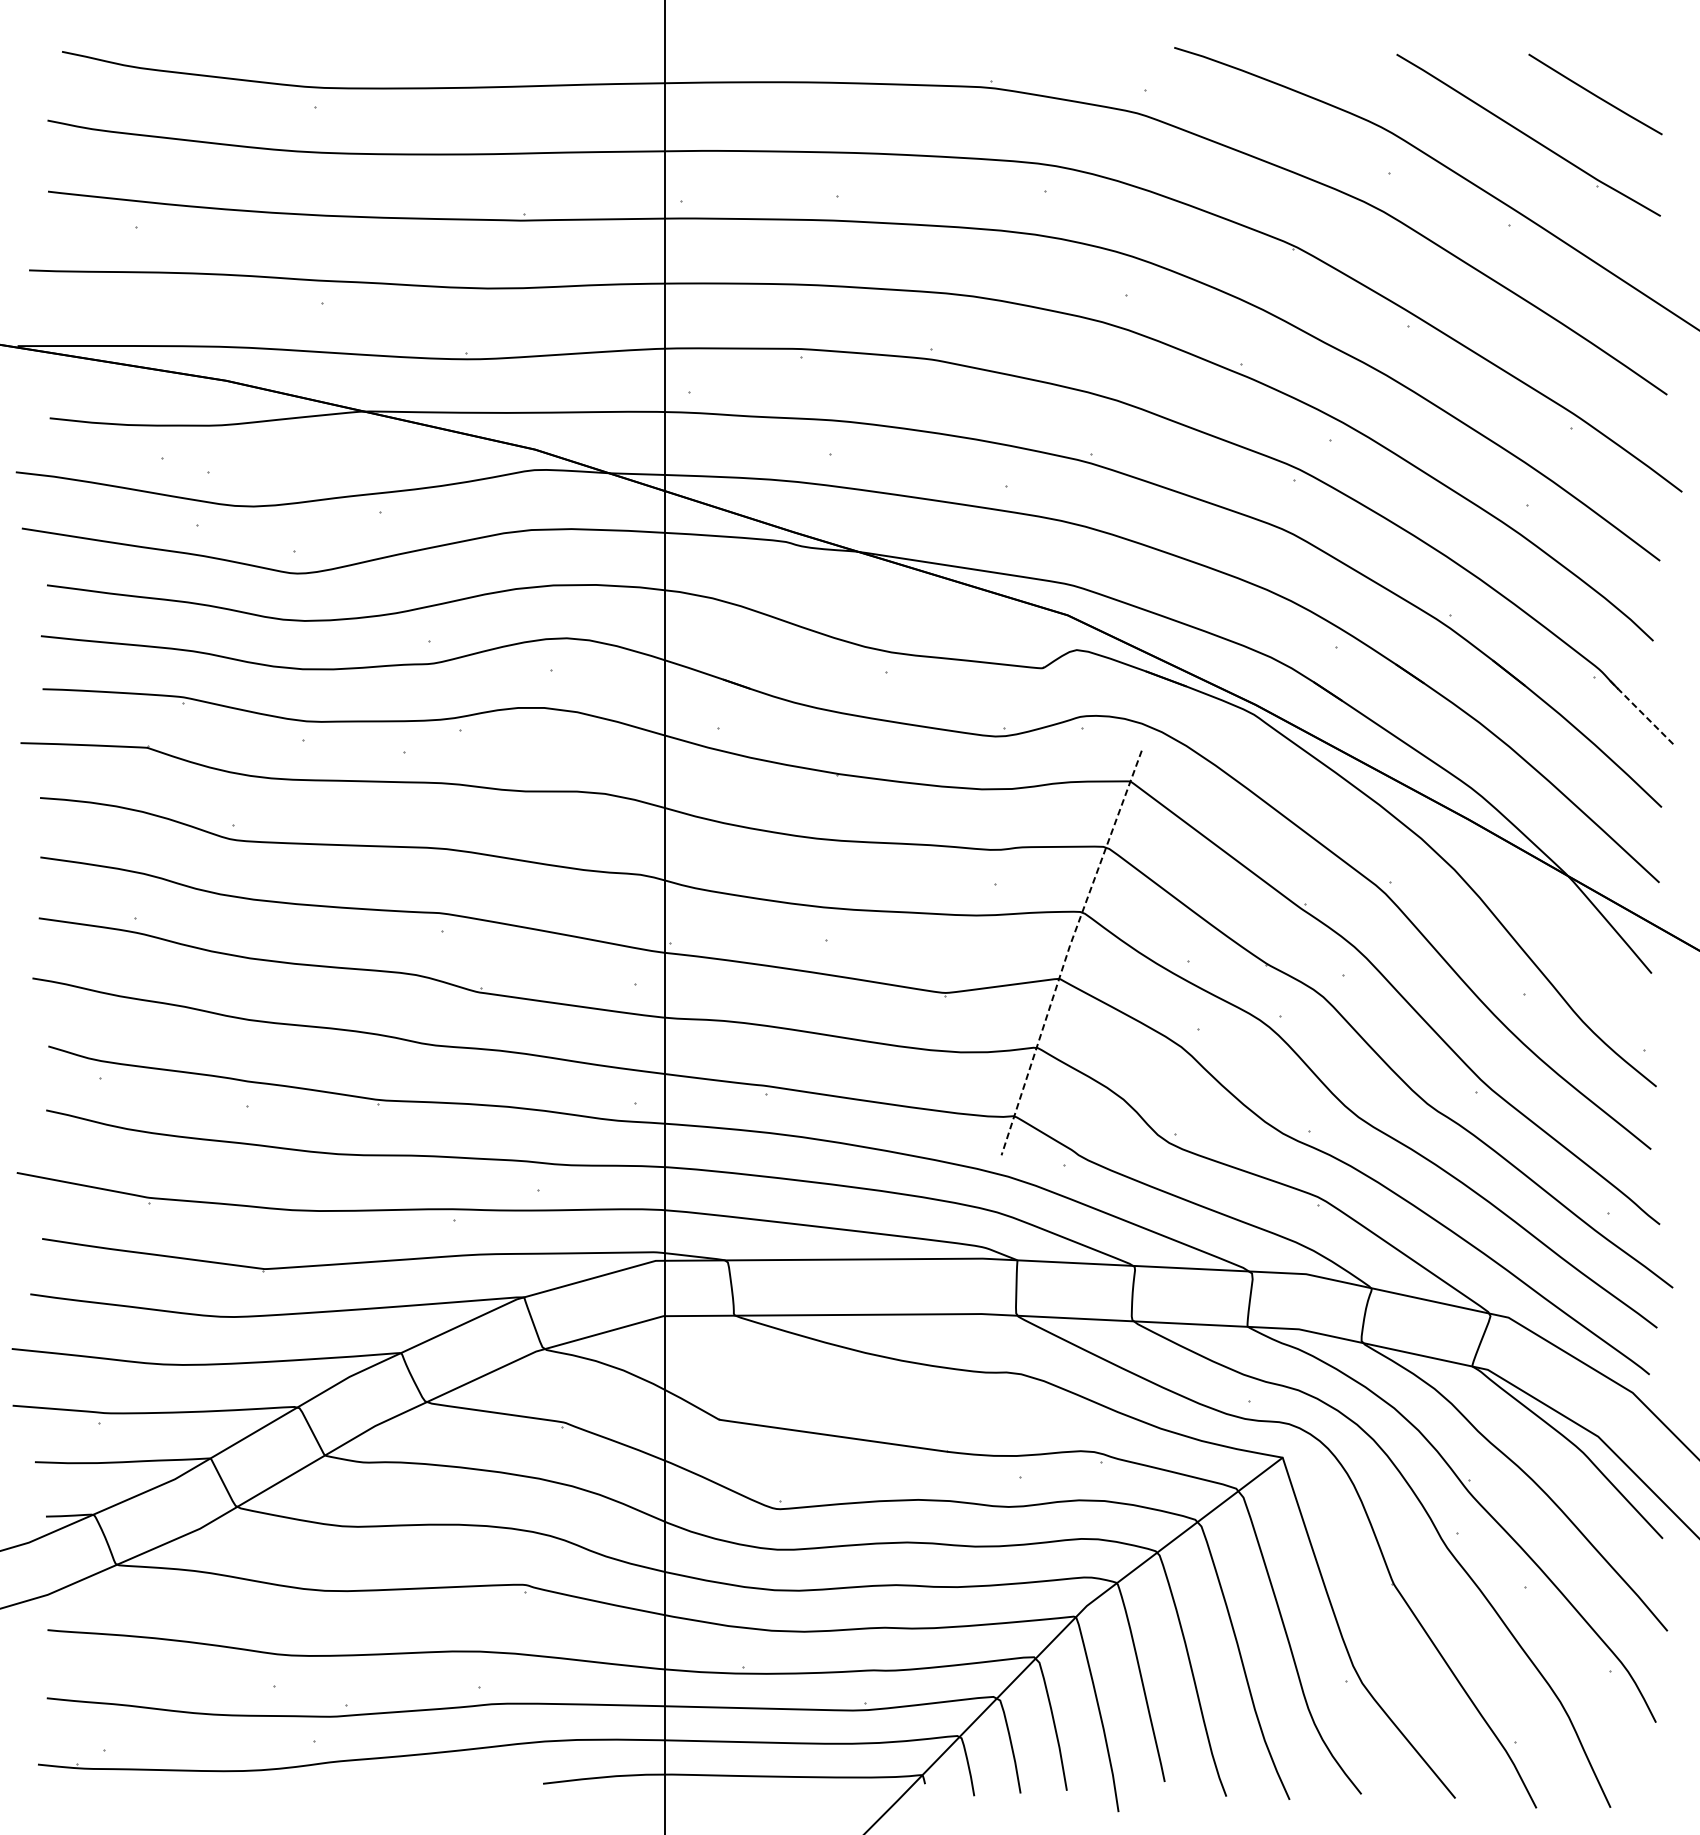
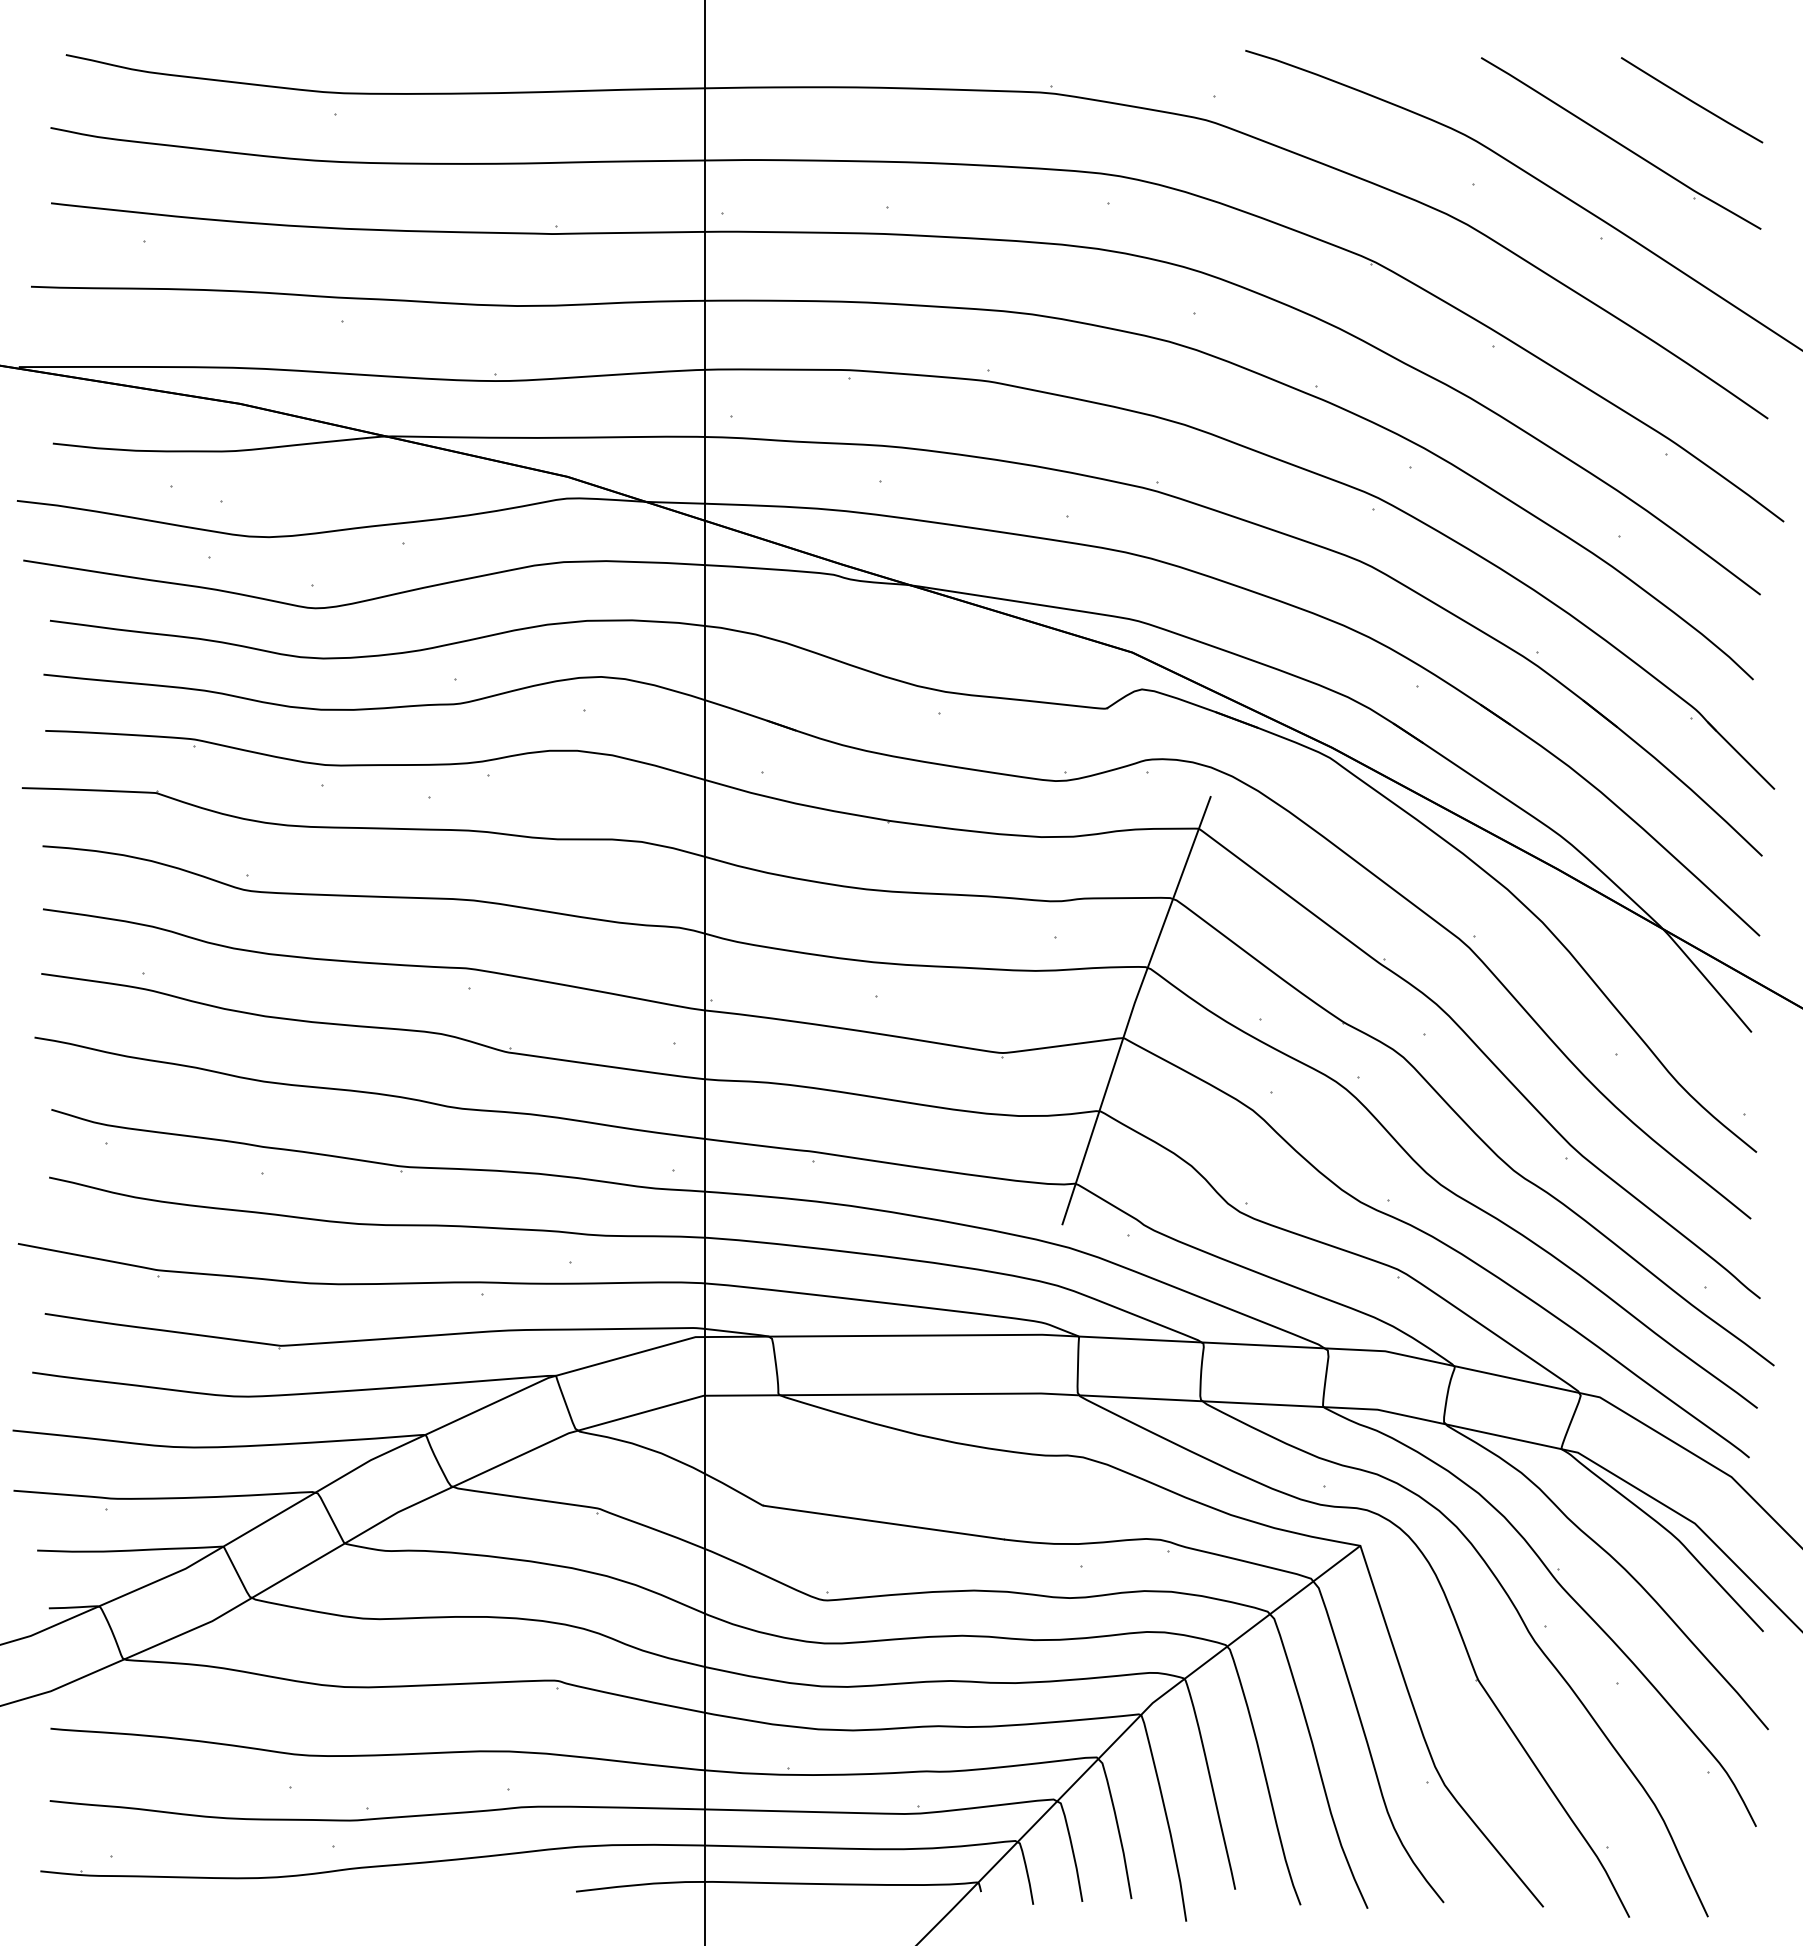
line: (1641, 712) -> (1740, 755), dashed -> solid
line: (1067, 950) -> (1132, 1008), dashed -> solid

